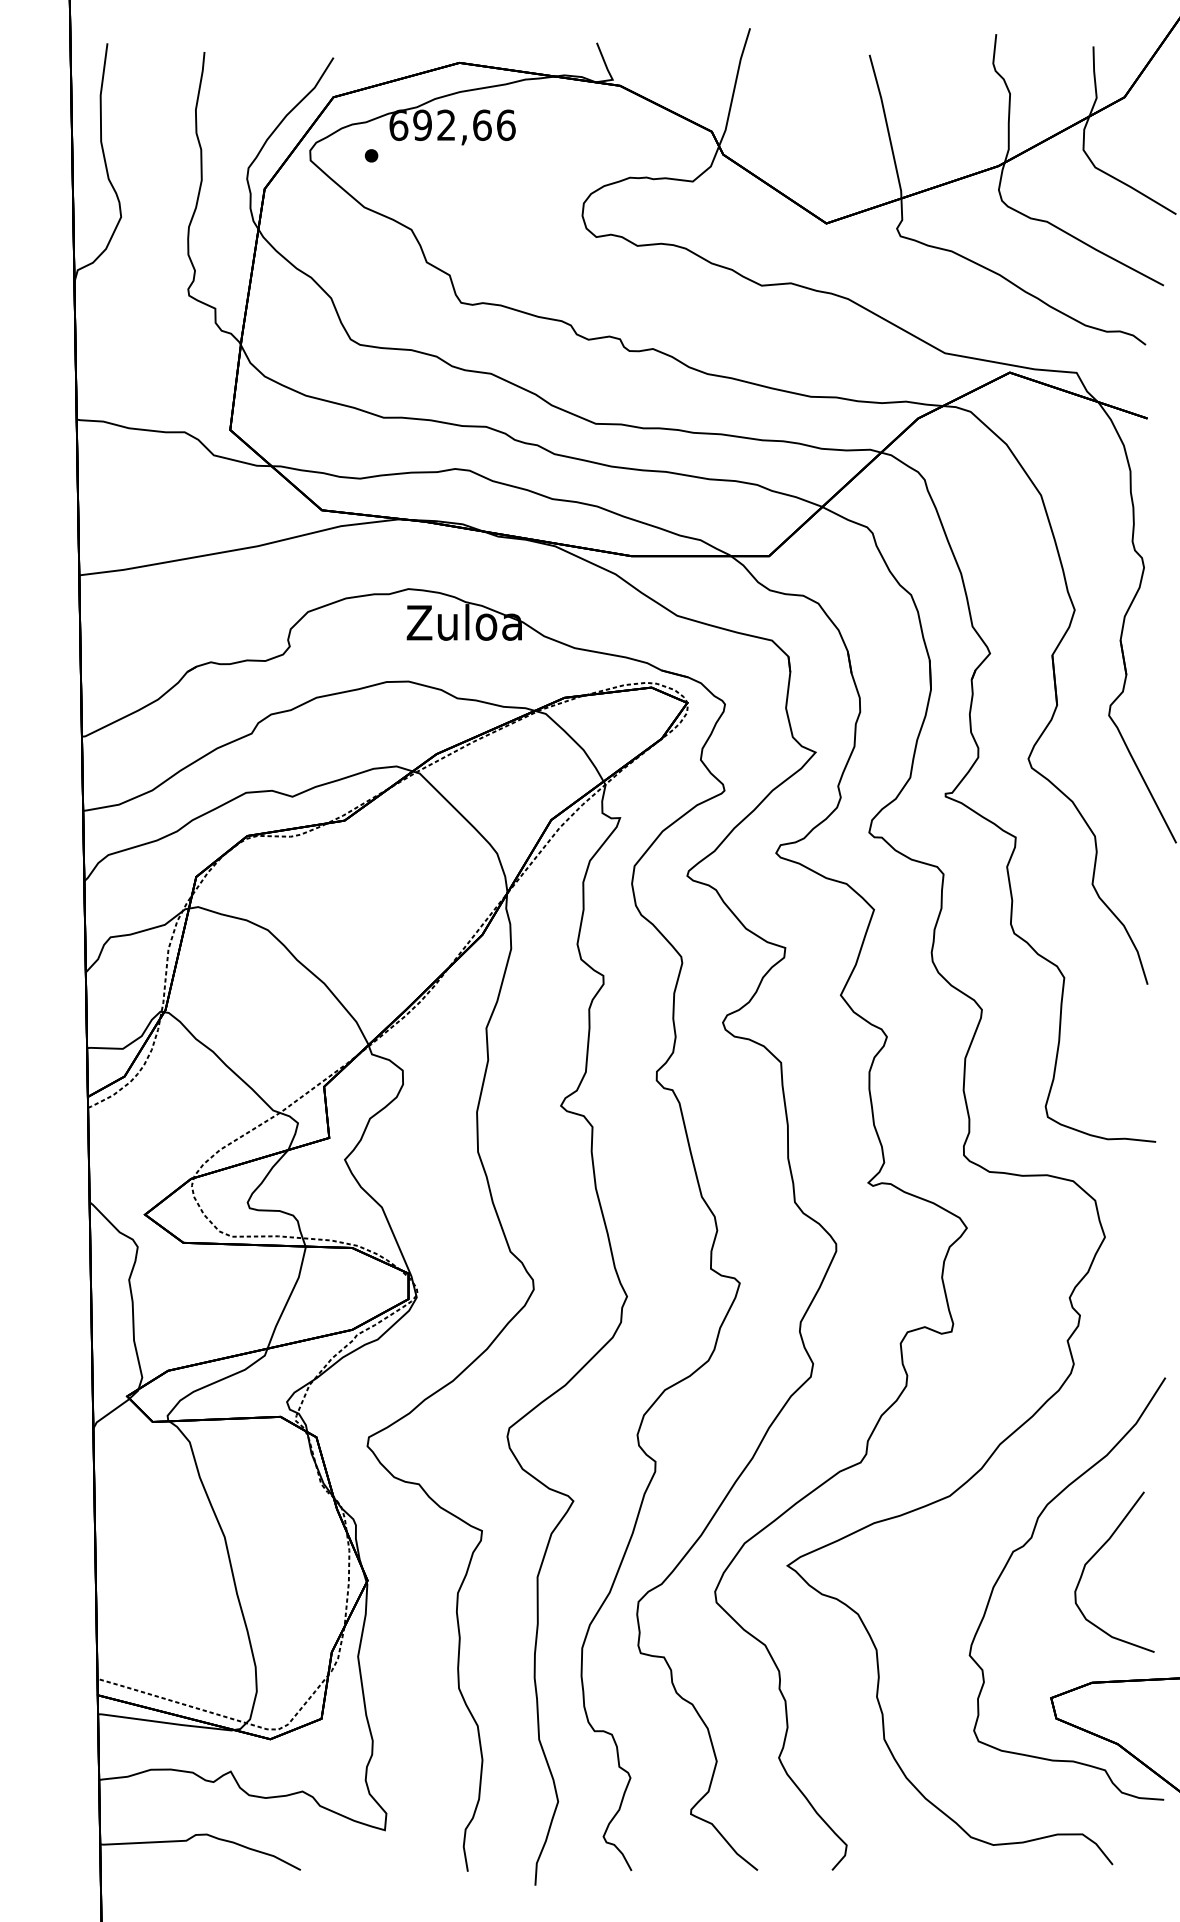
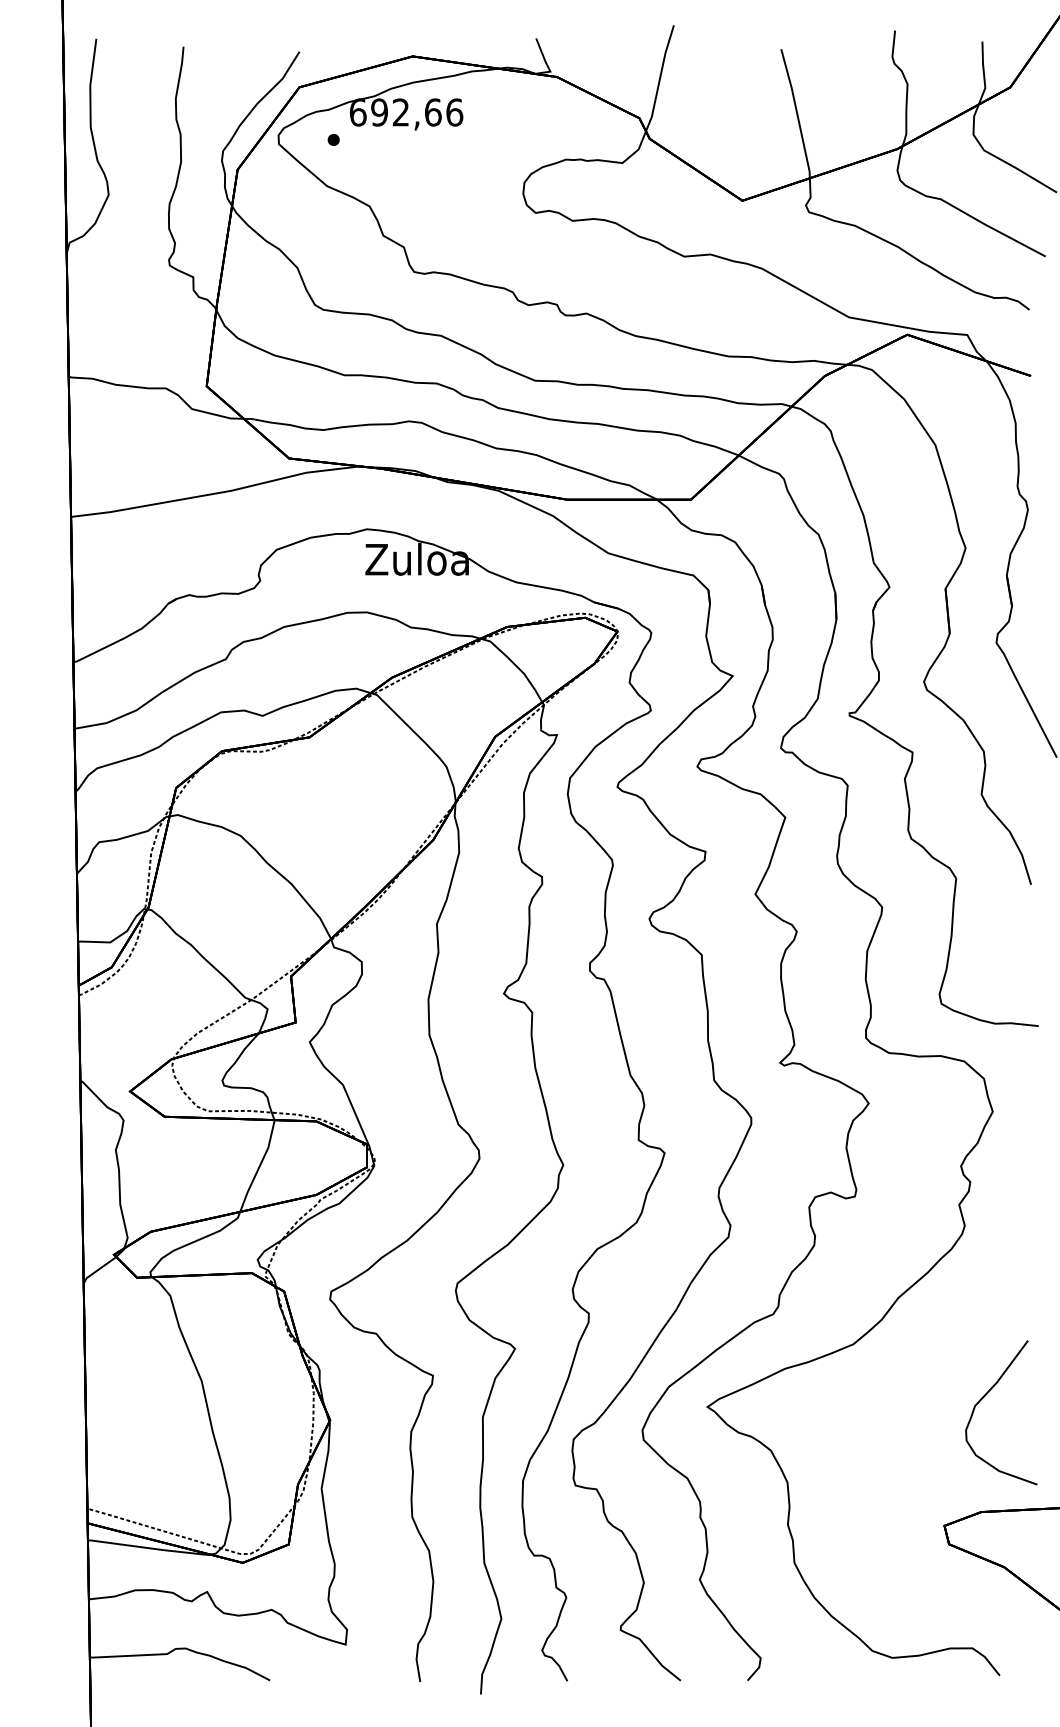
curve: (1024, 1546) -> (920, 1389), removed

